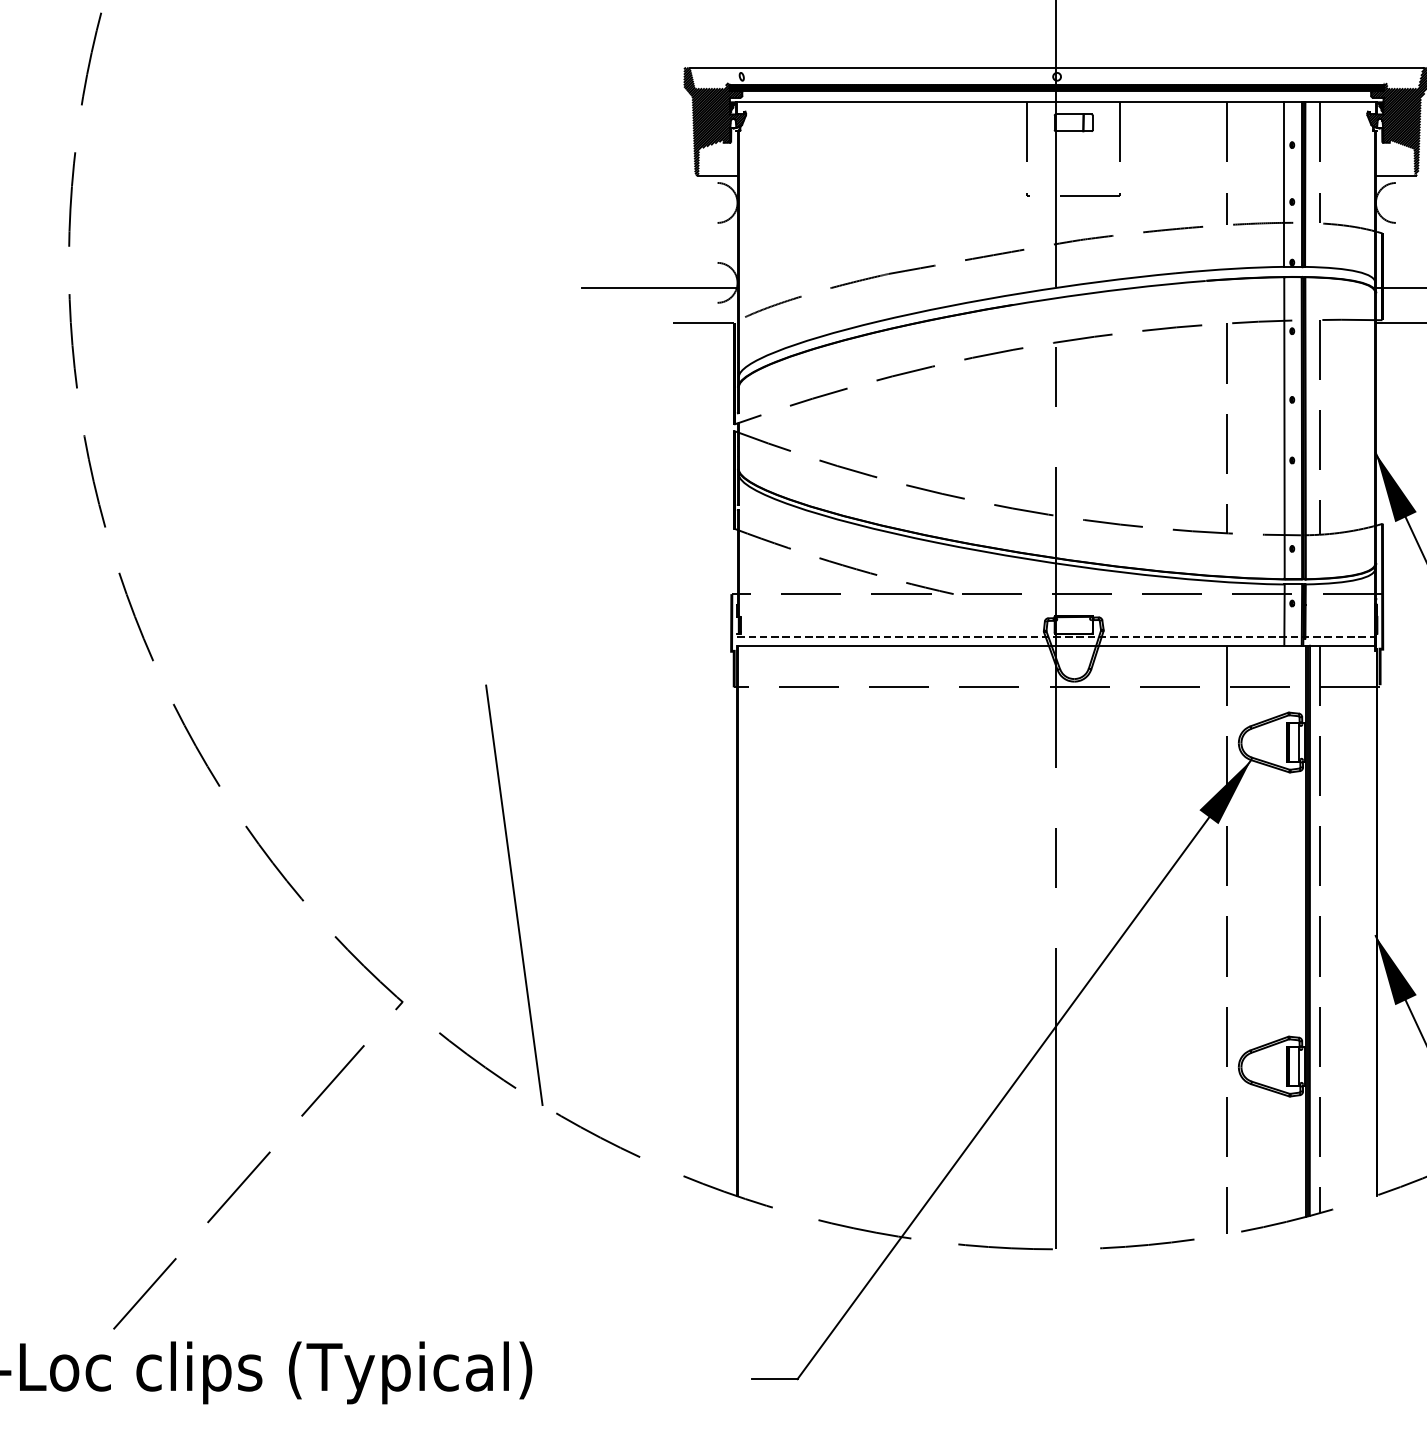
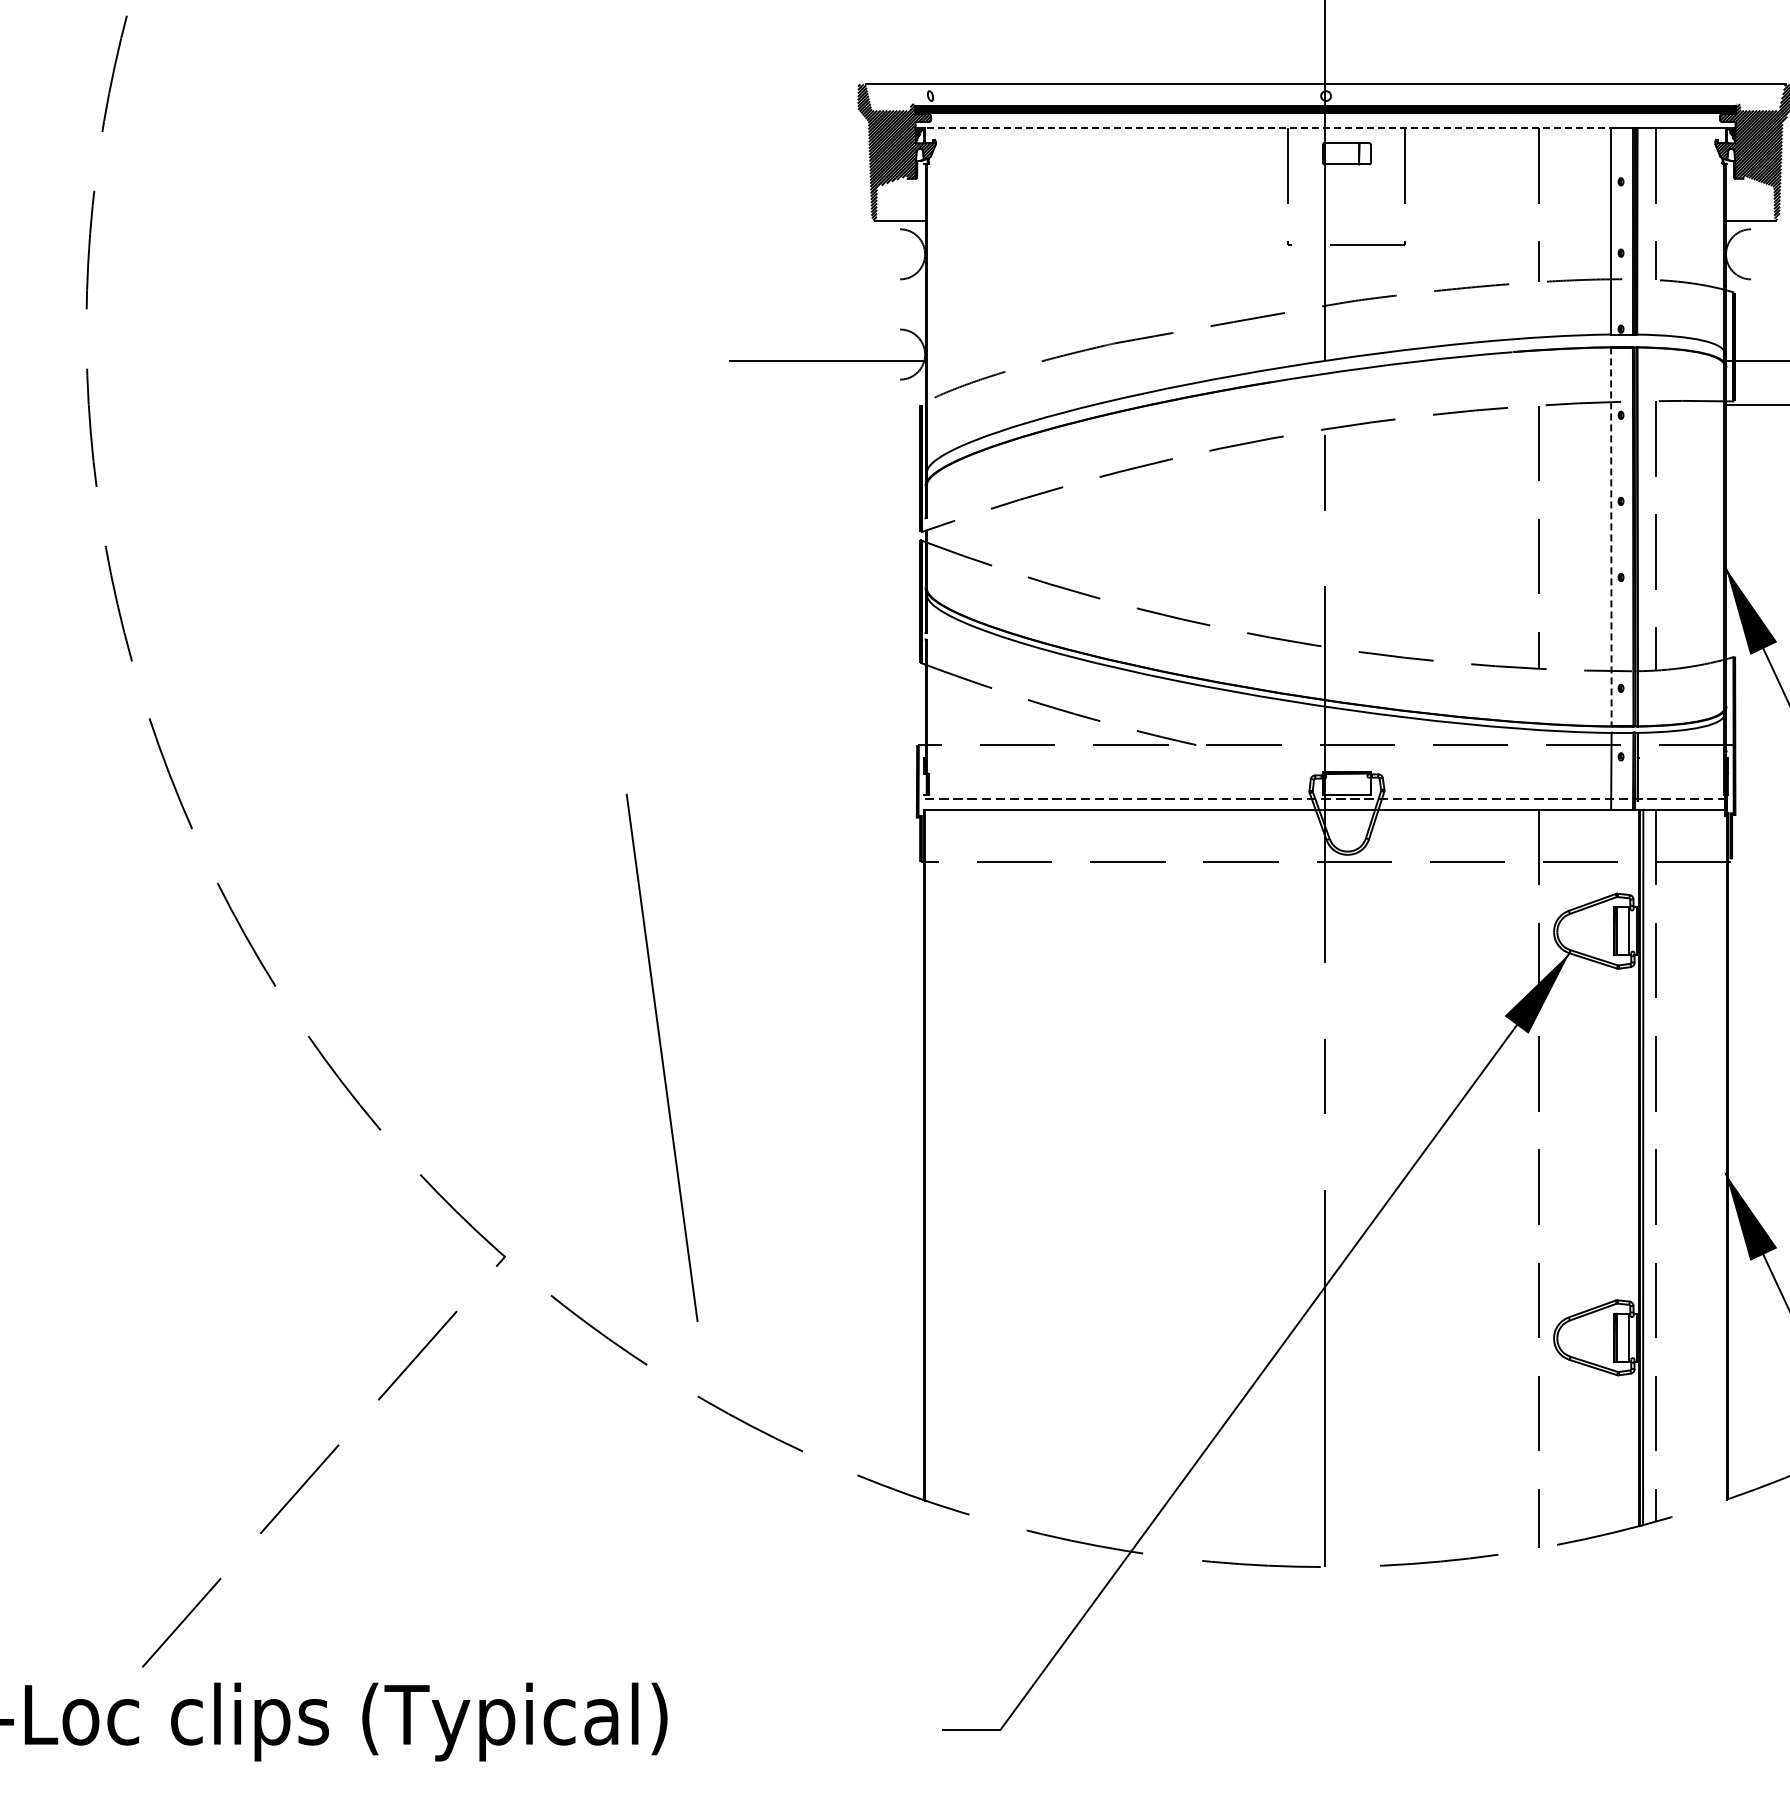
line: (1012, 102) -> (1269, 128), solid -> dashed
line: (702, 323) -> (881, 405), removed
line: (1284, 428) -> (1611, 537), solid -> dashed
line: (513, 894) -> (661, 1057), moved

